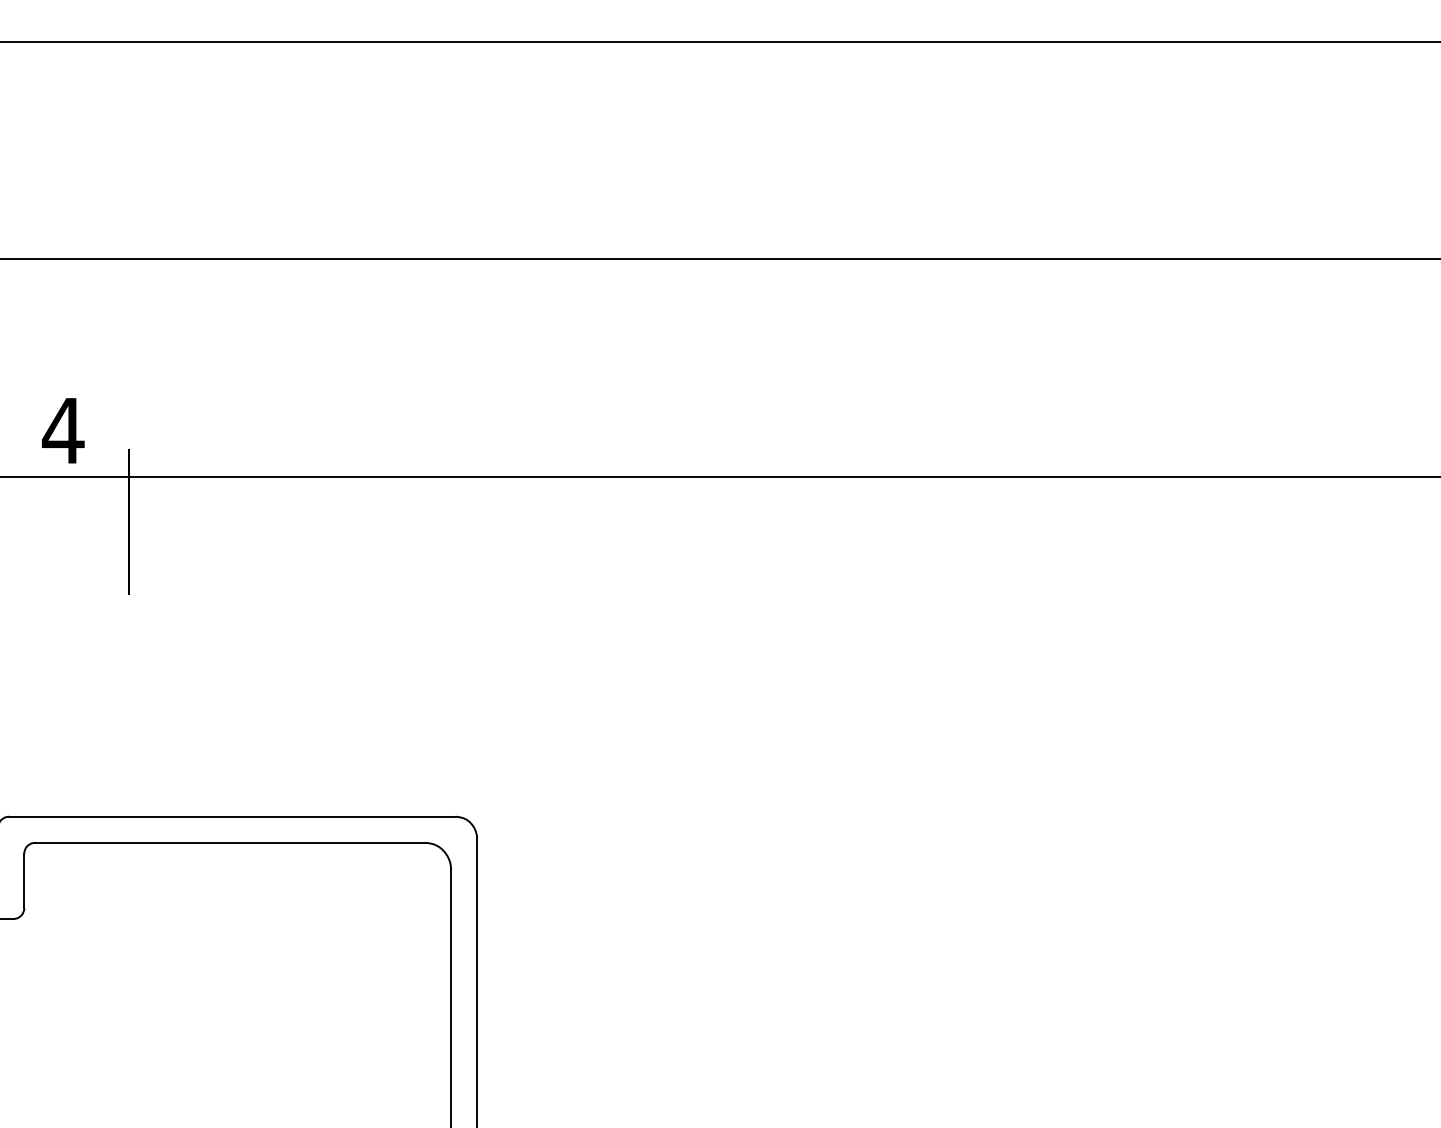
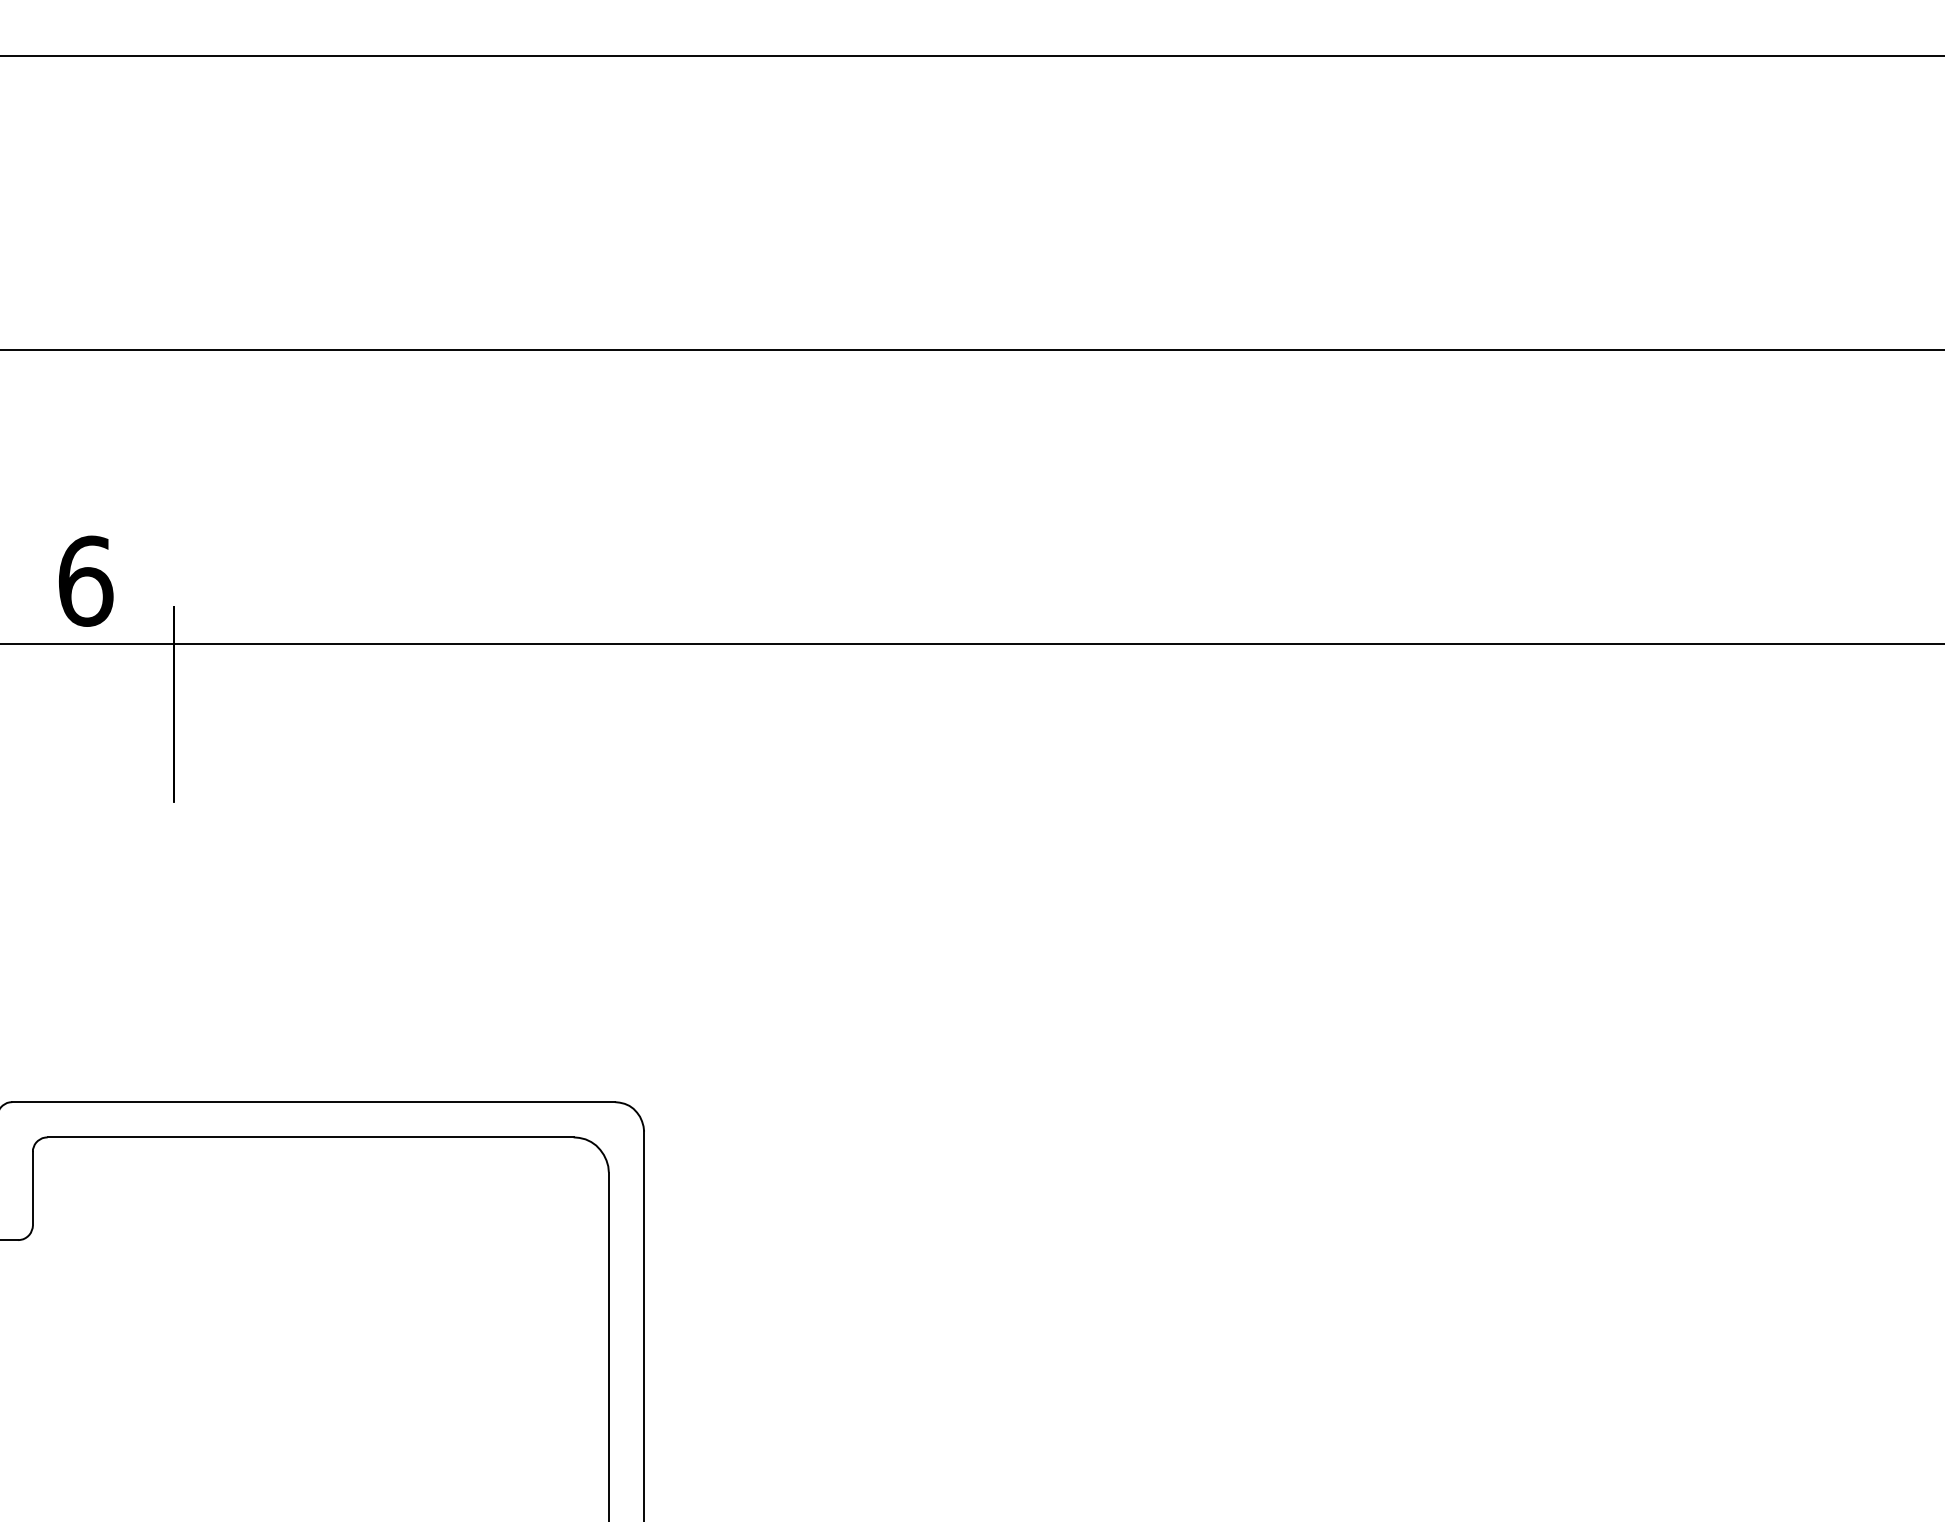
text: (63, 430) -> (85, 580), 4 -> 6

